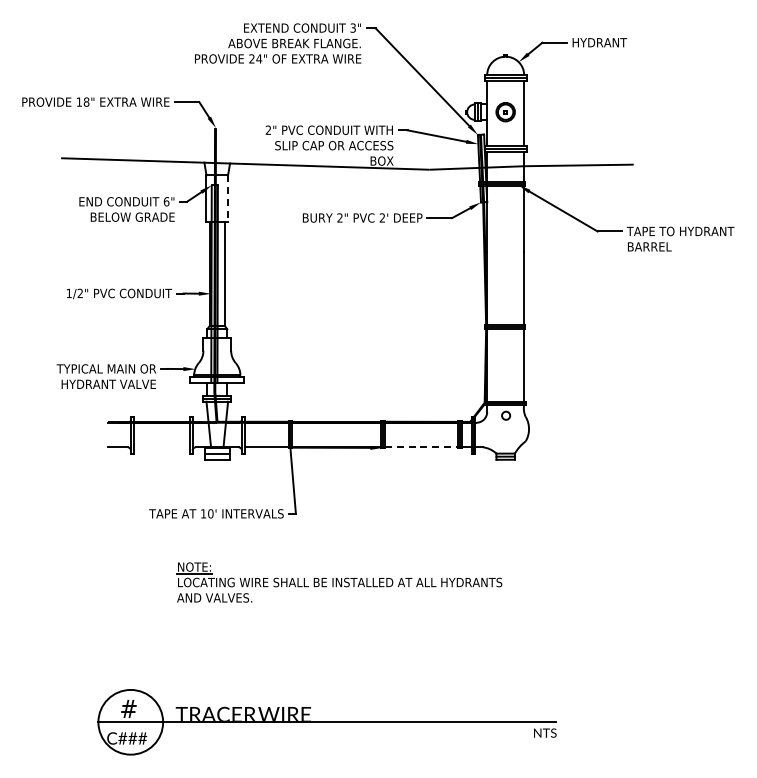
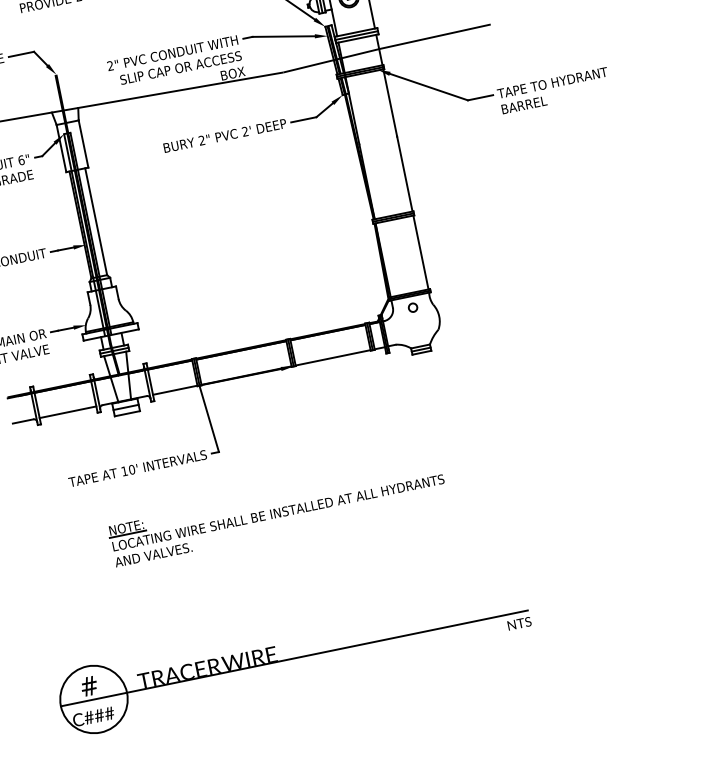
line: (228, 198) -> (83, 144), dashed -> solid
line: (161, 447) -> (67, 412), added
line: (421, 447) -> (333, 357), dashed -> solid

